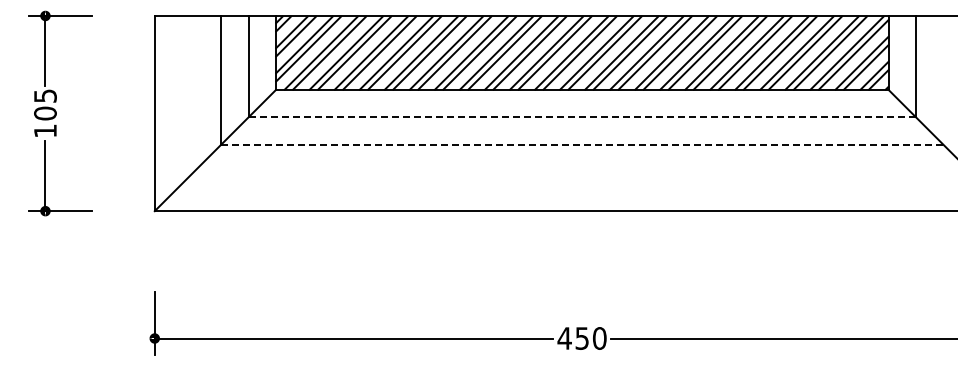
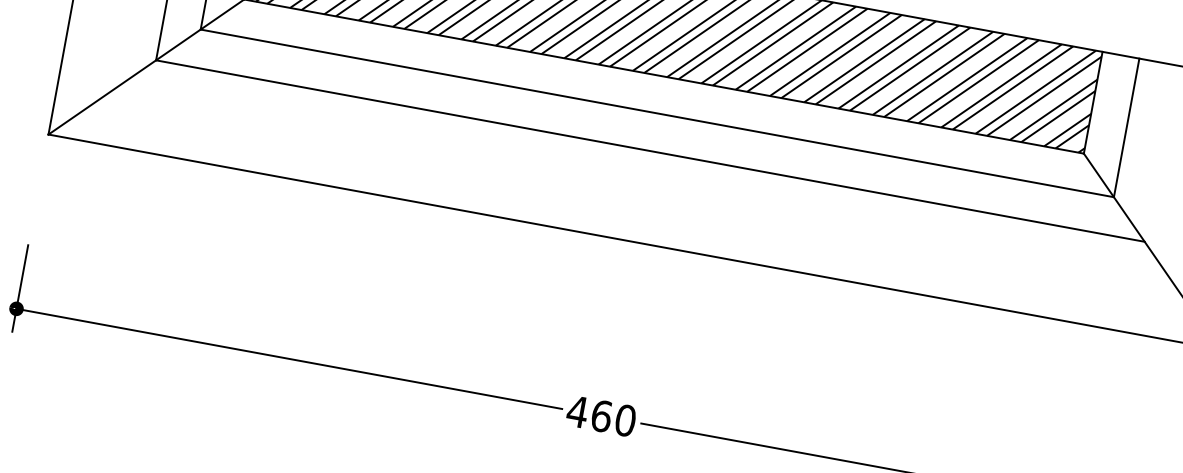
line: (582, 117) -> (657, 113), dashed -> solid
line: (582, 144) -> (650, 150), dashed -> solid
text: (582, 338) -> (601, 416), 450 -> 460

